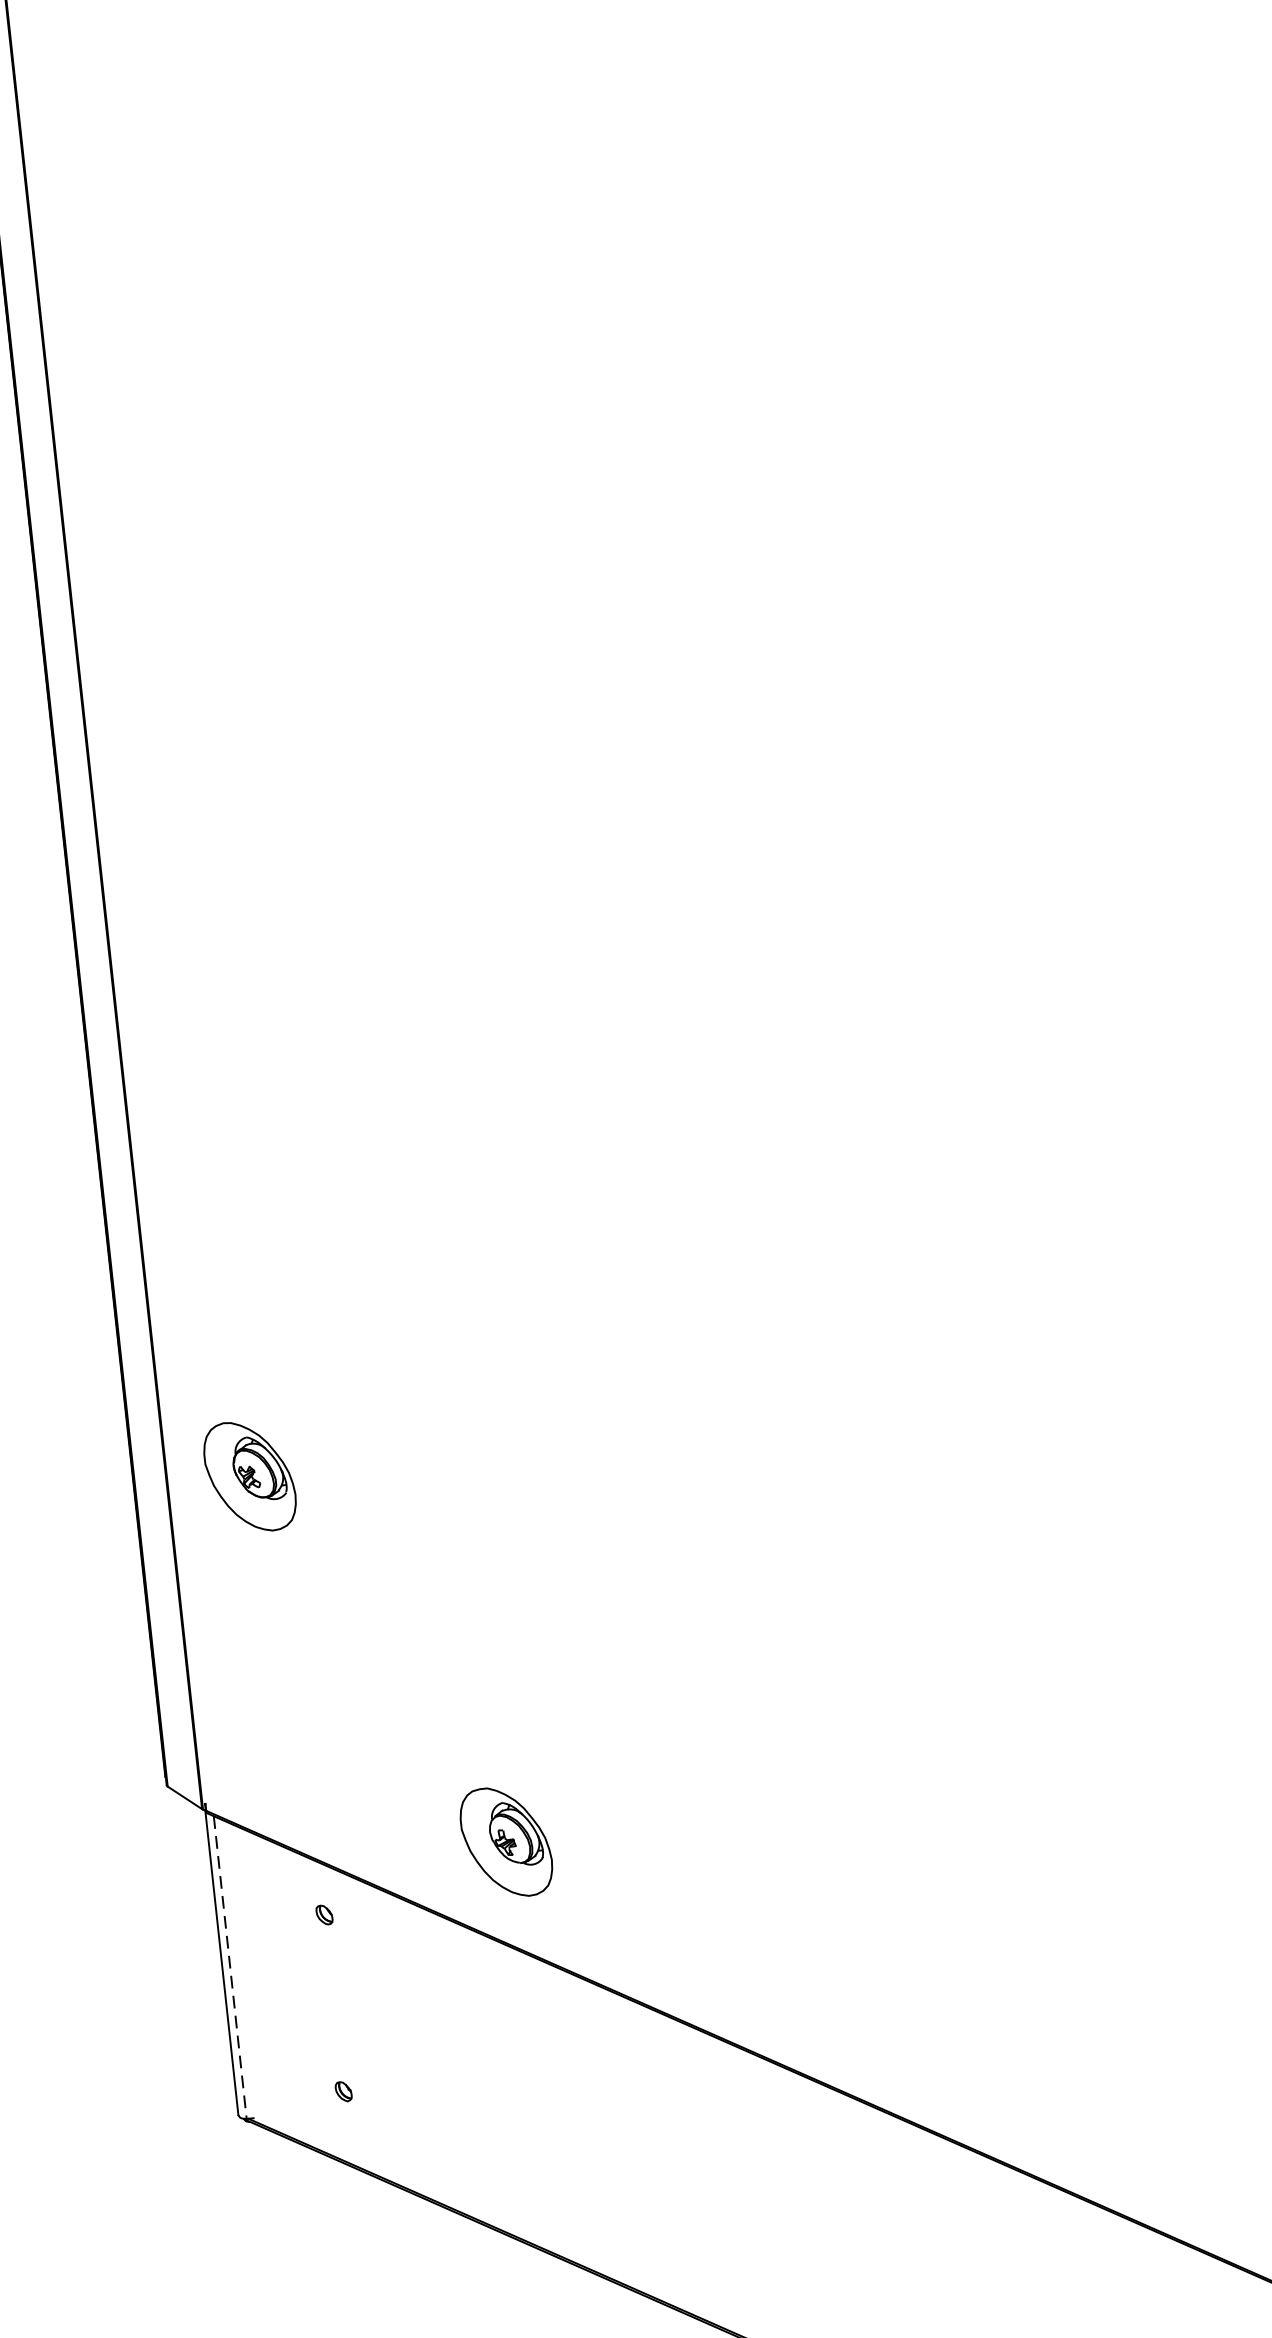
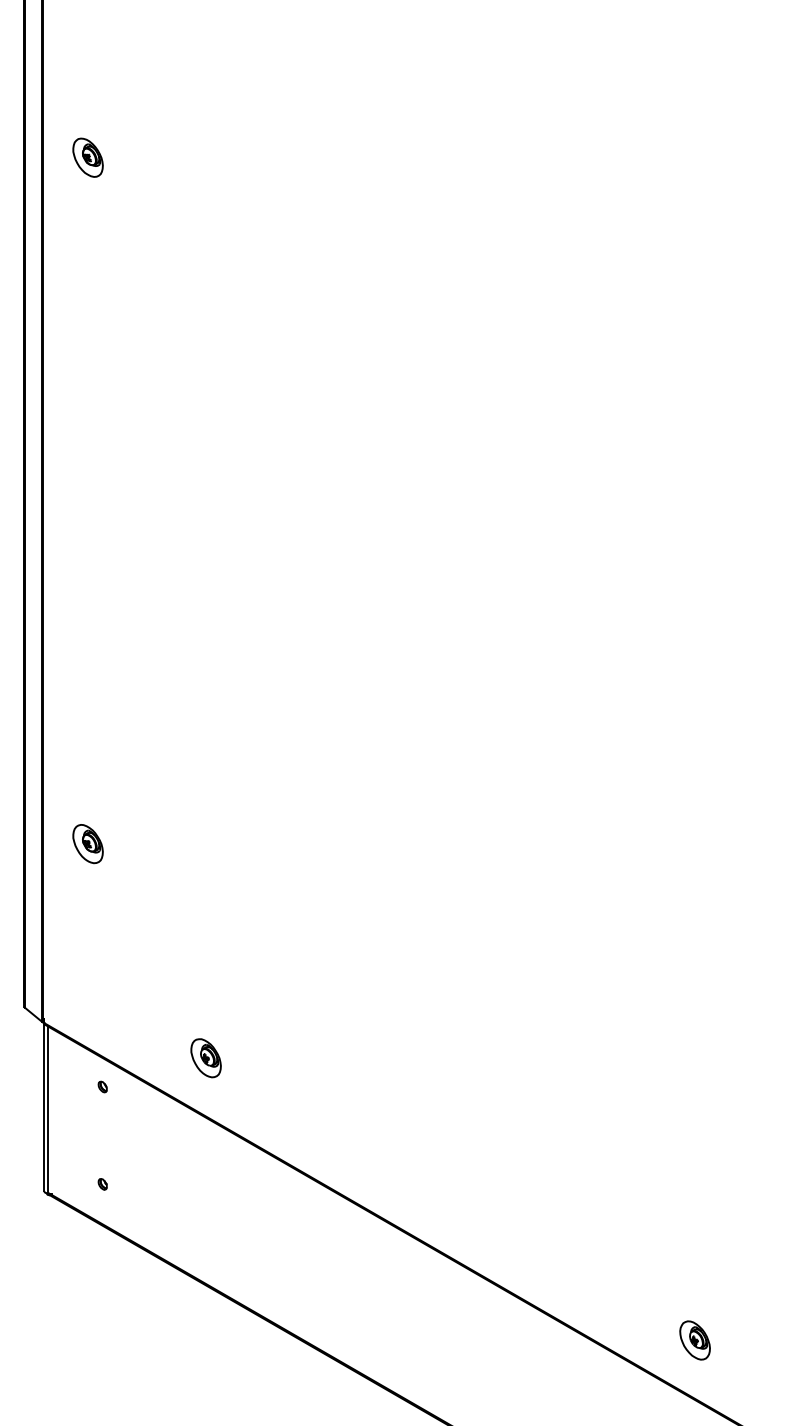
part: (113, 231) -> (87, 157), added
part: (249, 1478) -> (87, 844), size x0.62
part: (505, 1843) -> (205, 1058), size x0.62
line: (230, 1968) -> (48, 1110), dashed -> solid

